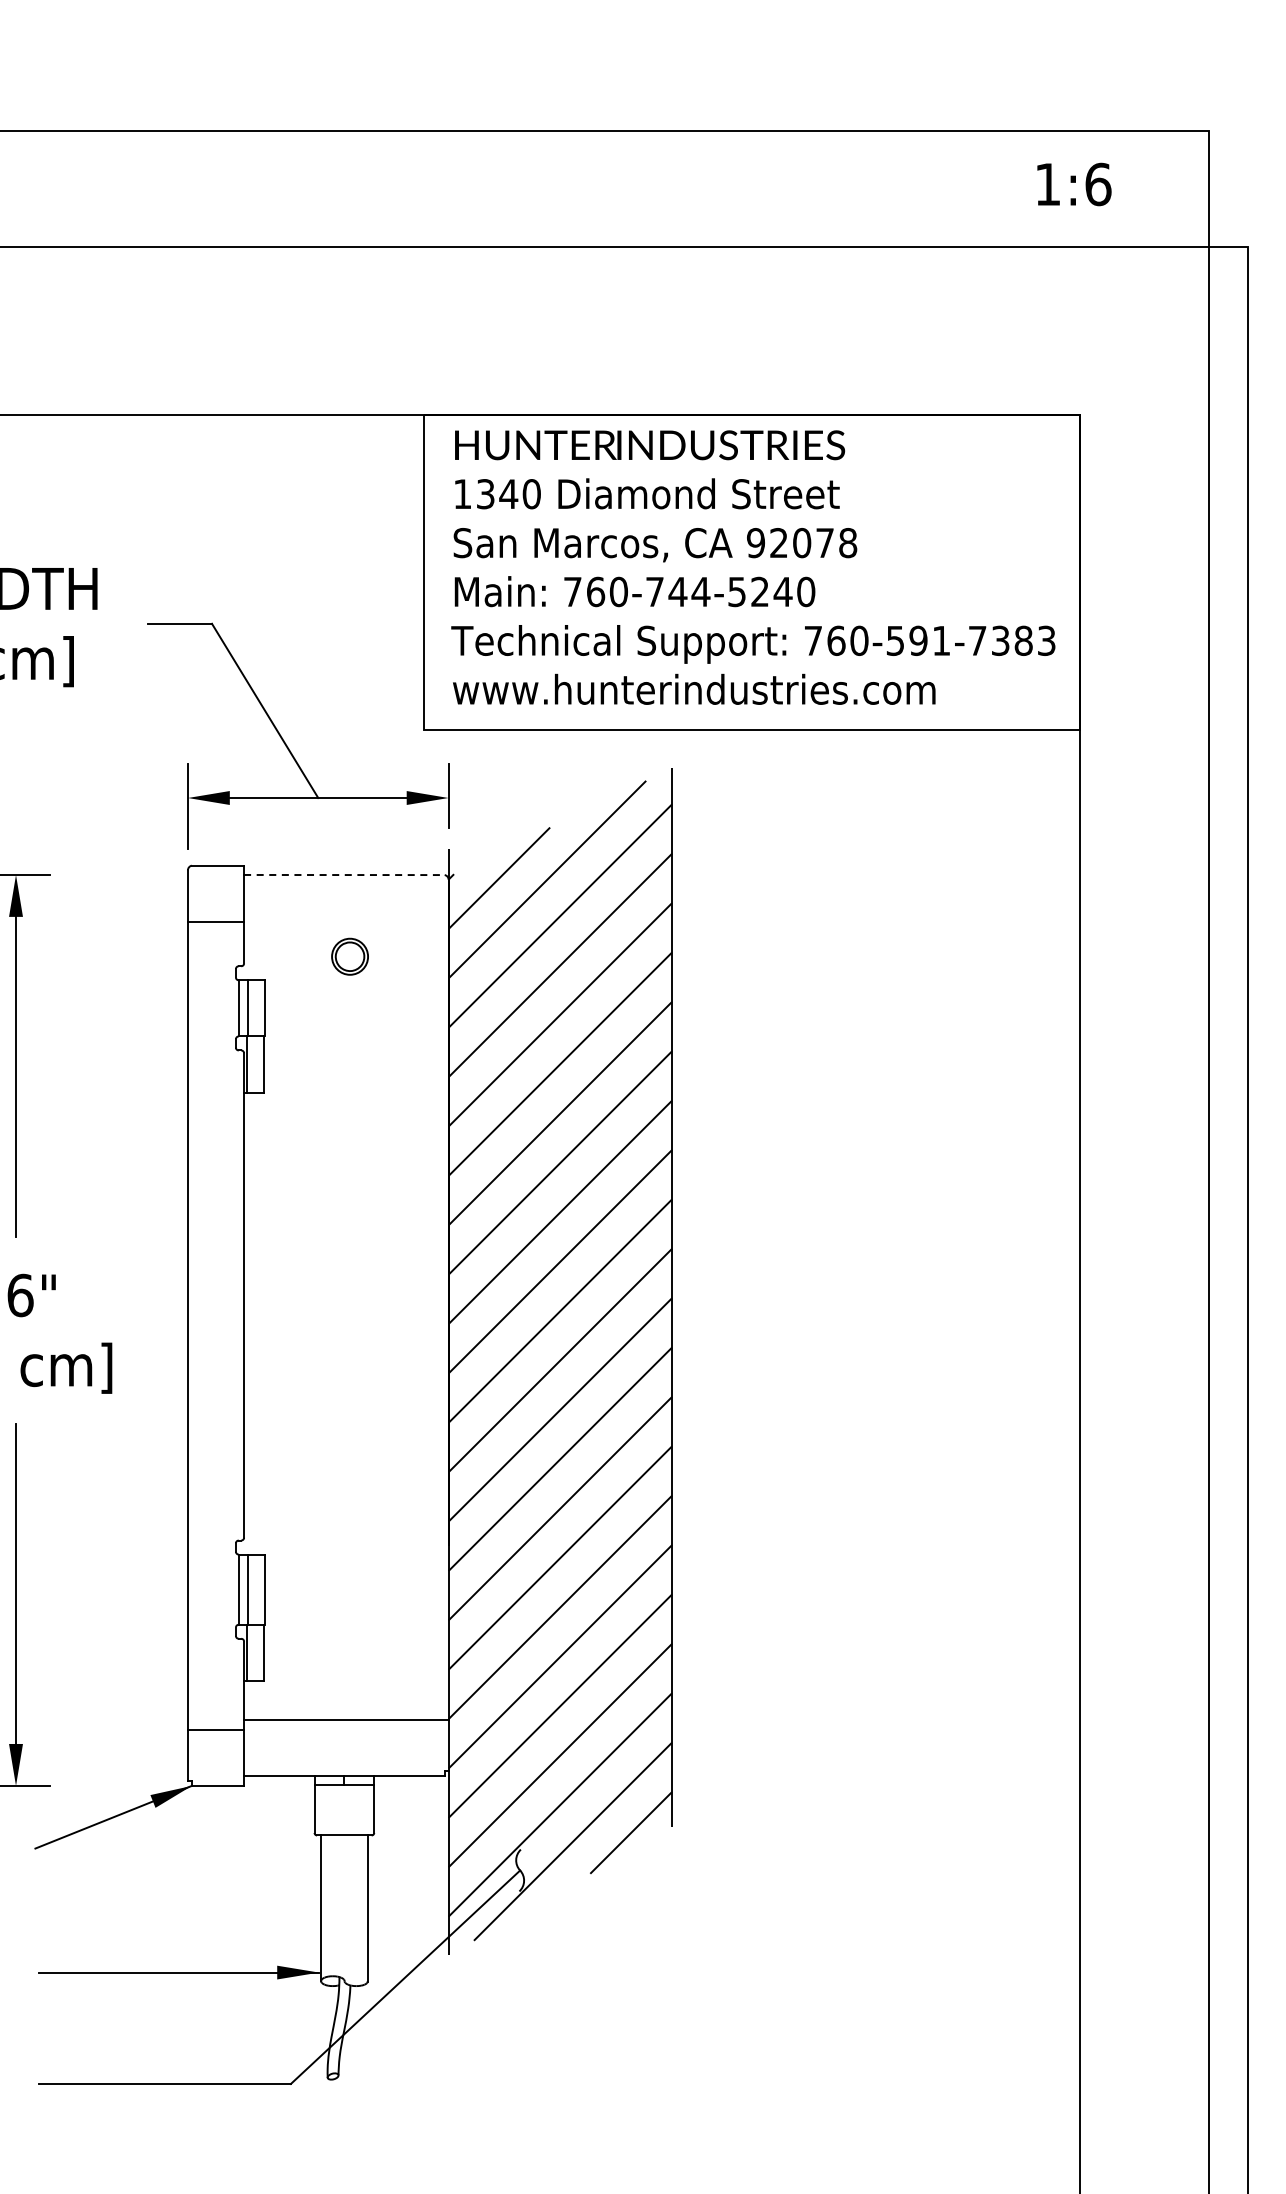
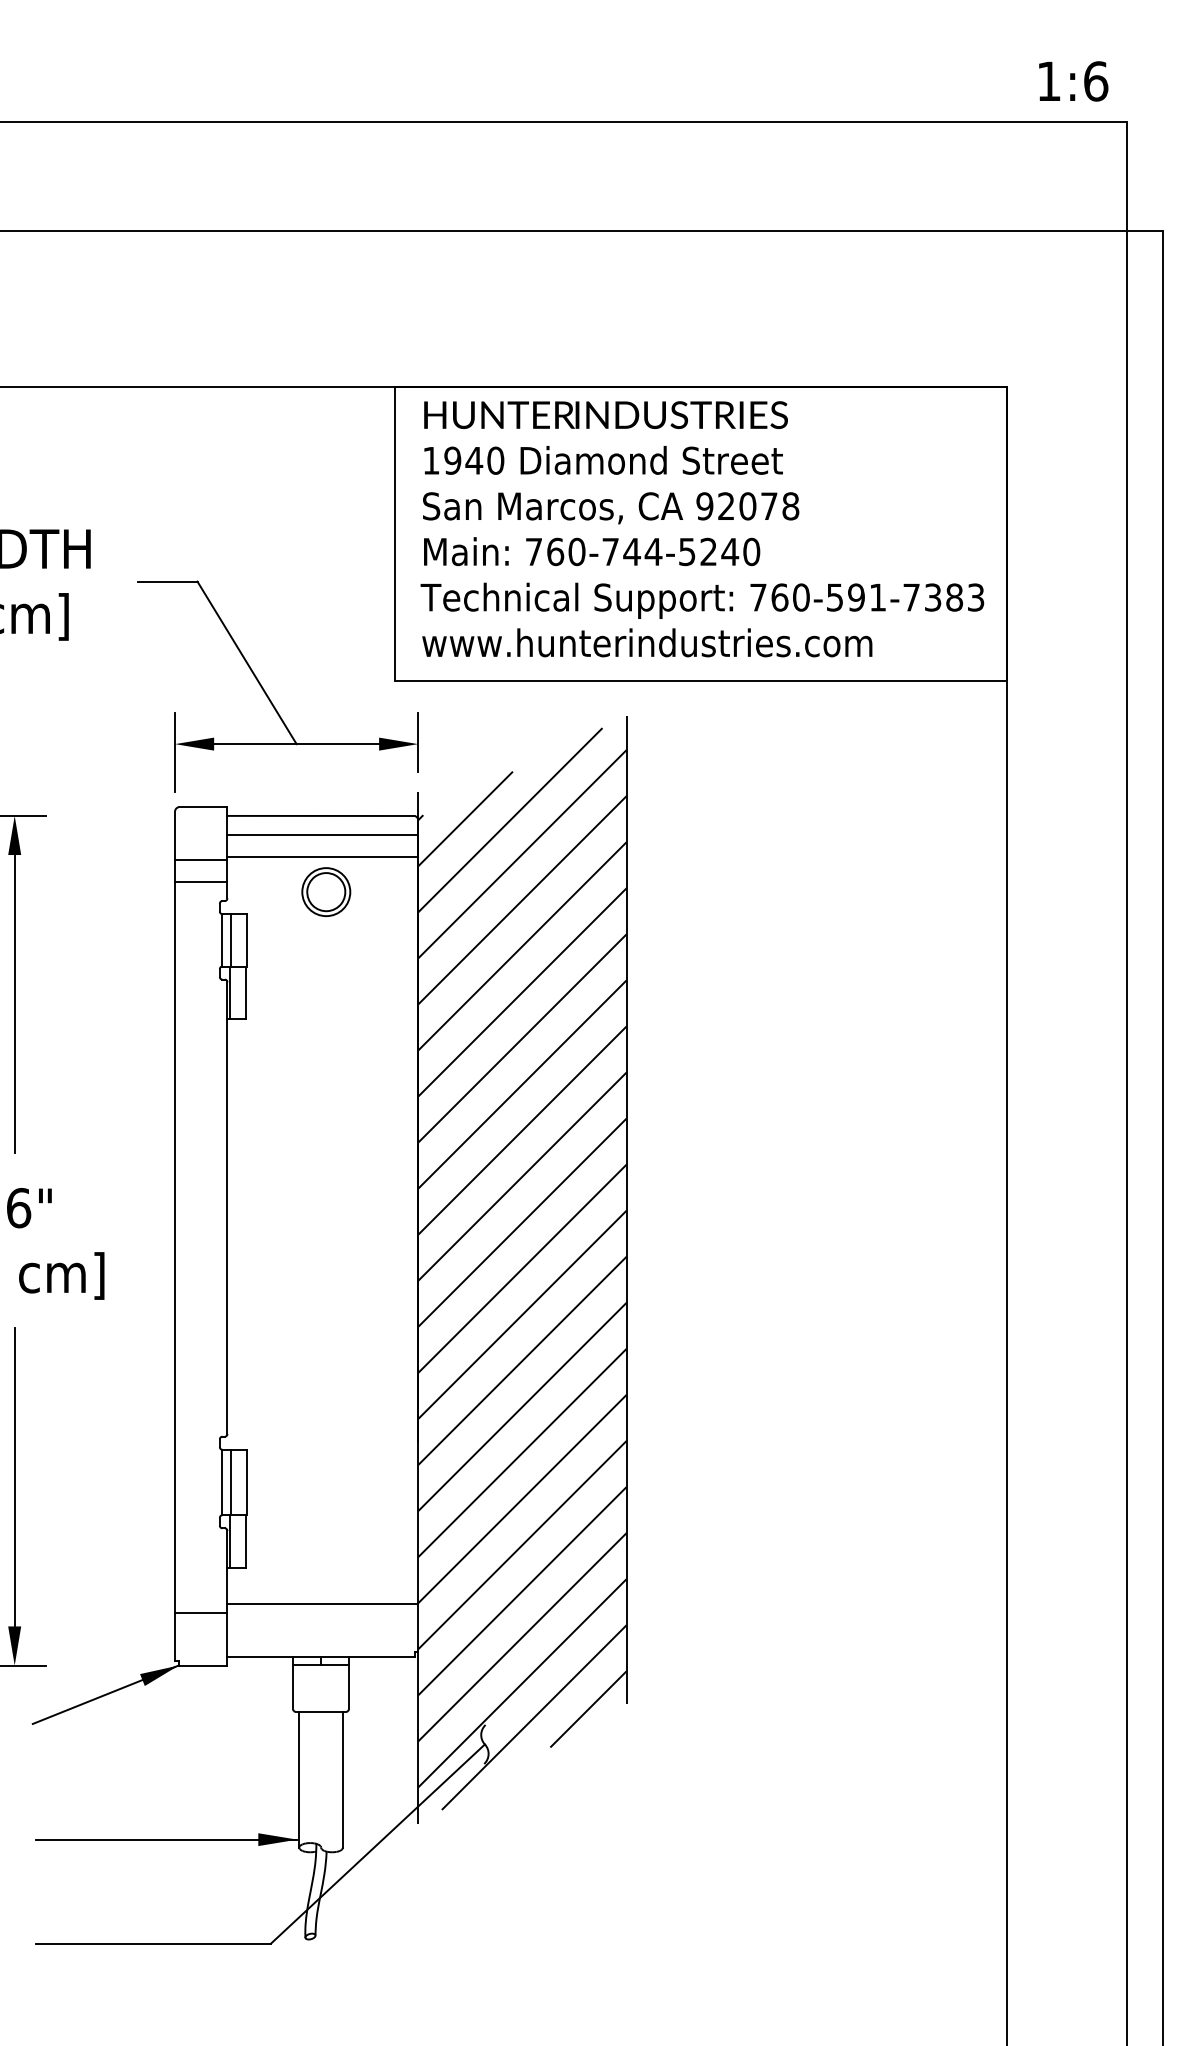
text: (1074, 184) -> (1073, 81), moved
text: (485, 494) -> (452, 461), 1340 -> 1940
line: (344, 875) -> (321, 816), dashed -> solid
line: (346, 894) -> (322, 834), added
line: (346, 918) -> (322, 856), added
line: (215, 945) -> (200, 881), added
part: (349, 956) -> (325, 891), size x1.43

